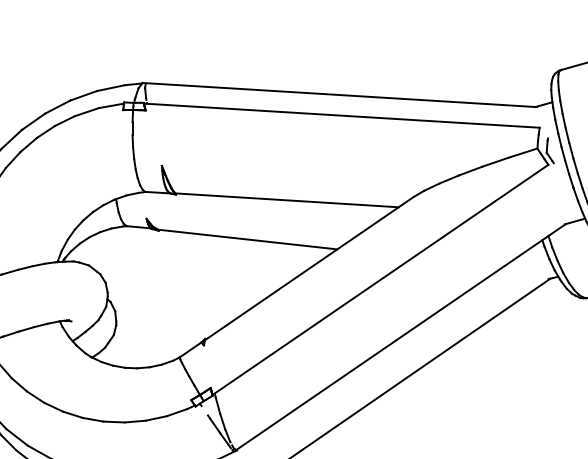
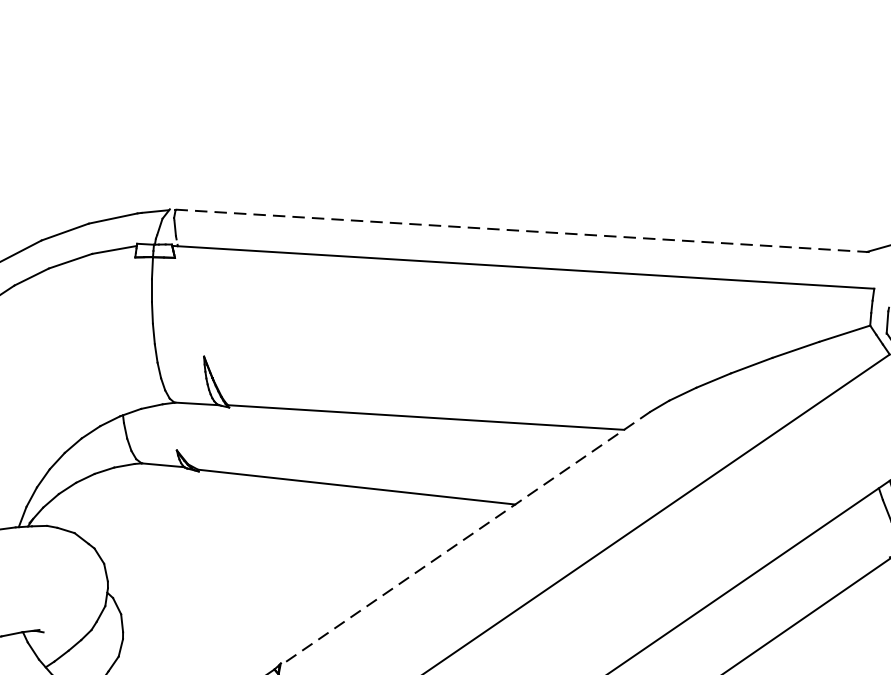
line: (339, 95) -> (519, 231), solid -> dashed
line: (308, 268) -> (464, 538), solid -> dashed

